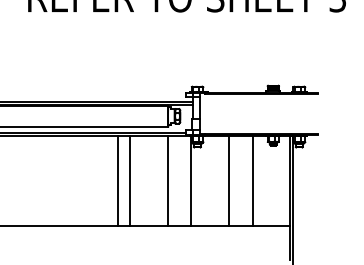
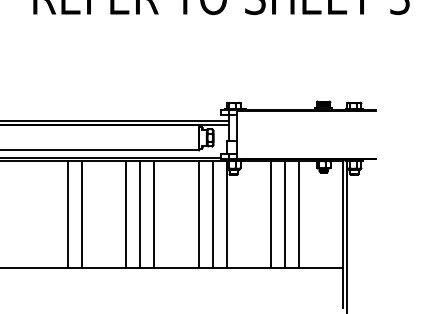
line: (57, 180) -> (68, 213), added
line: (68, 180) -> (81, 213), added
line: (106, 180) -> (126, 213), added
line: (179, 180) -> (212, 213), added
line: (240, 180) -> (284, 213), added

